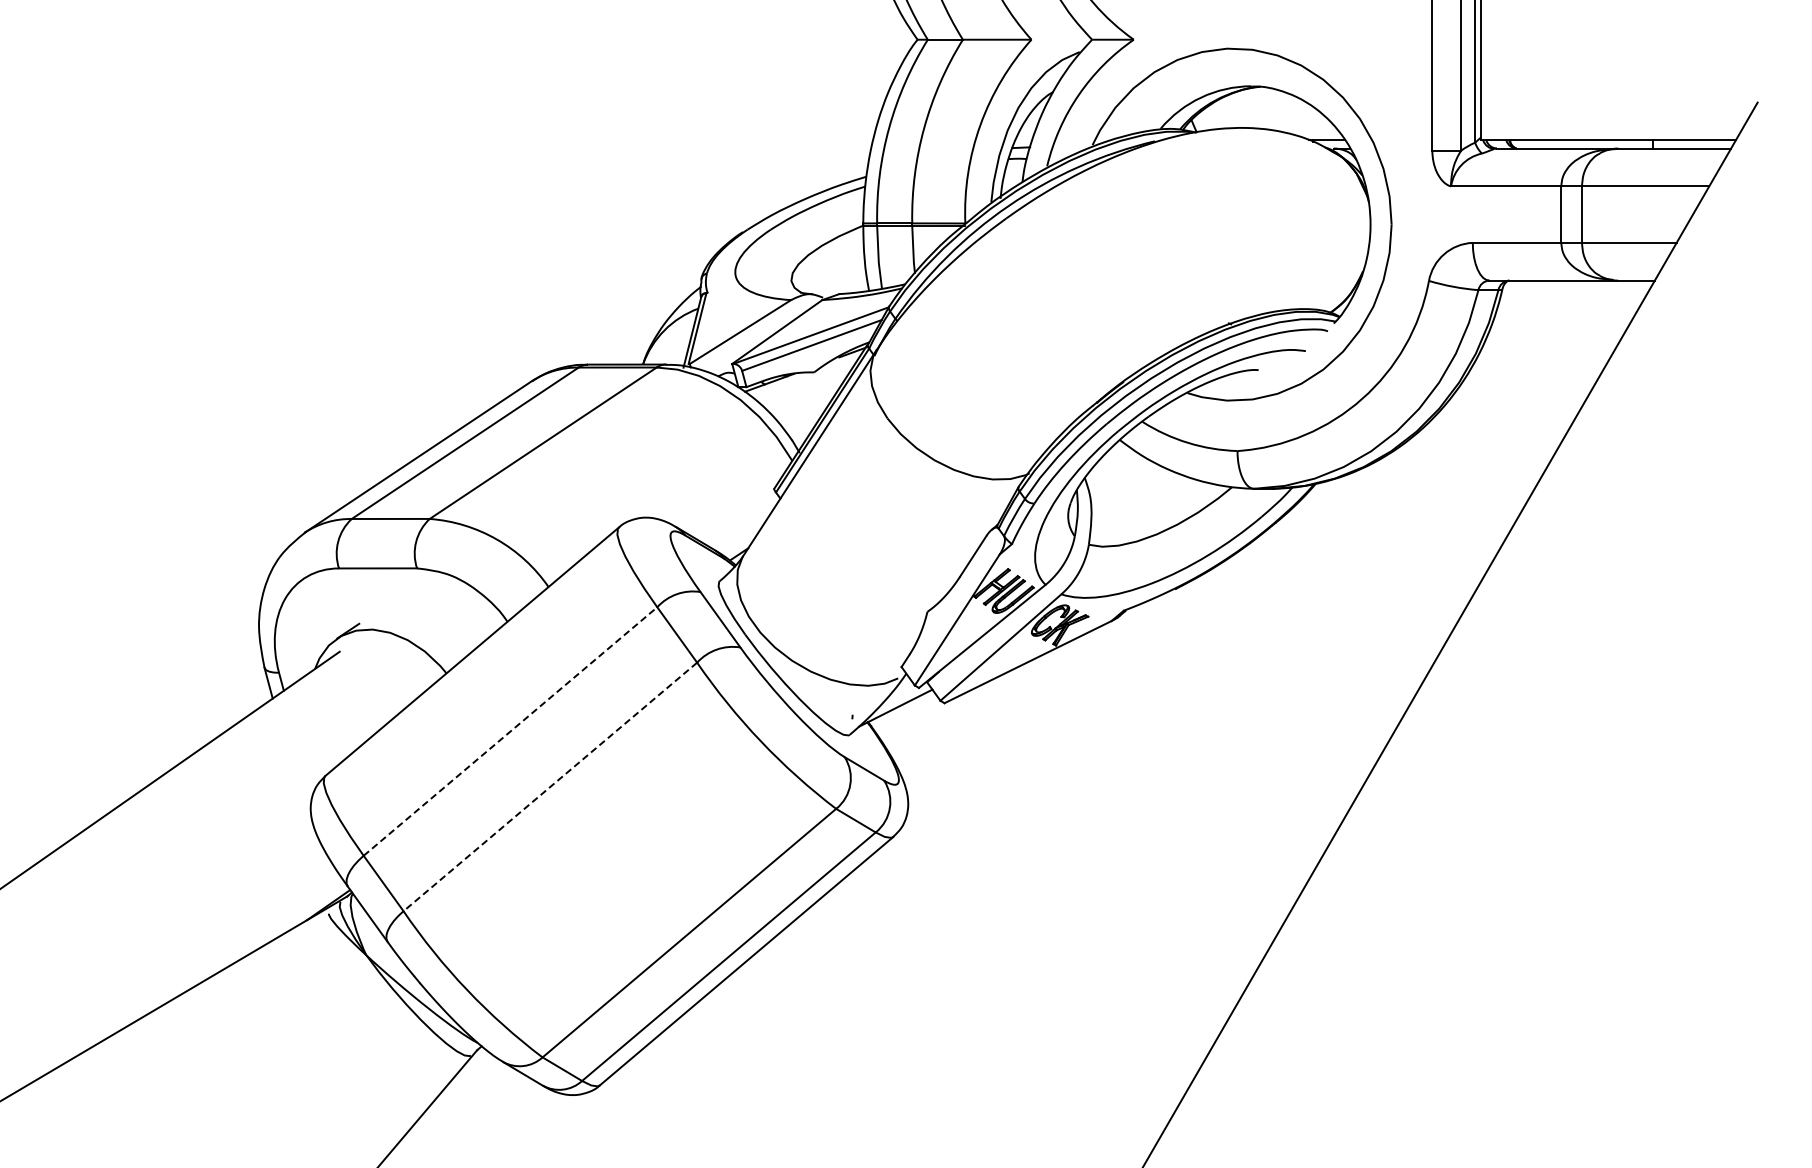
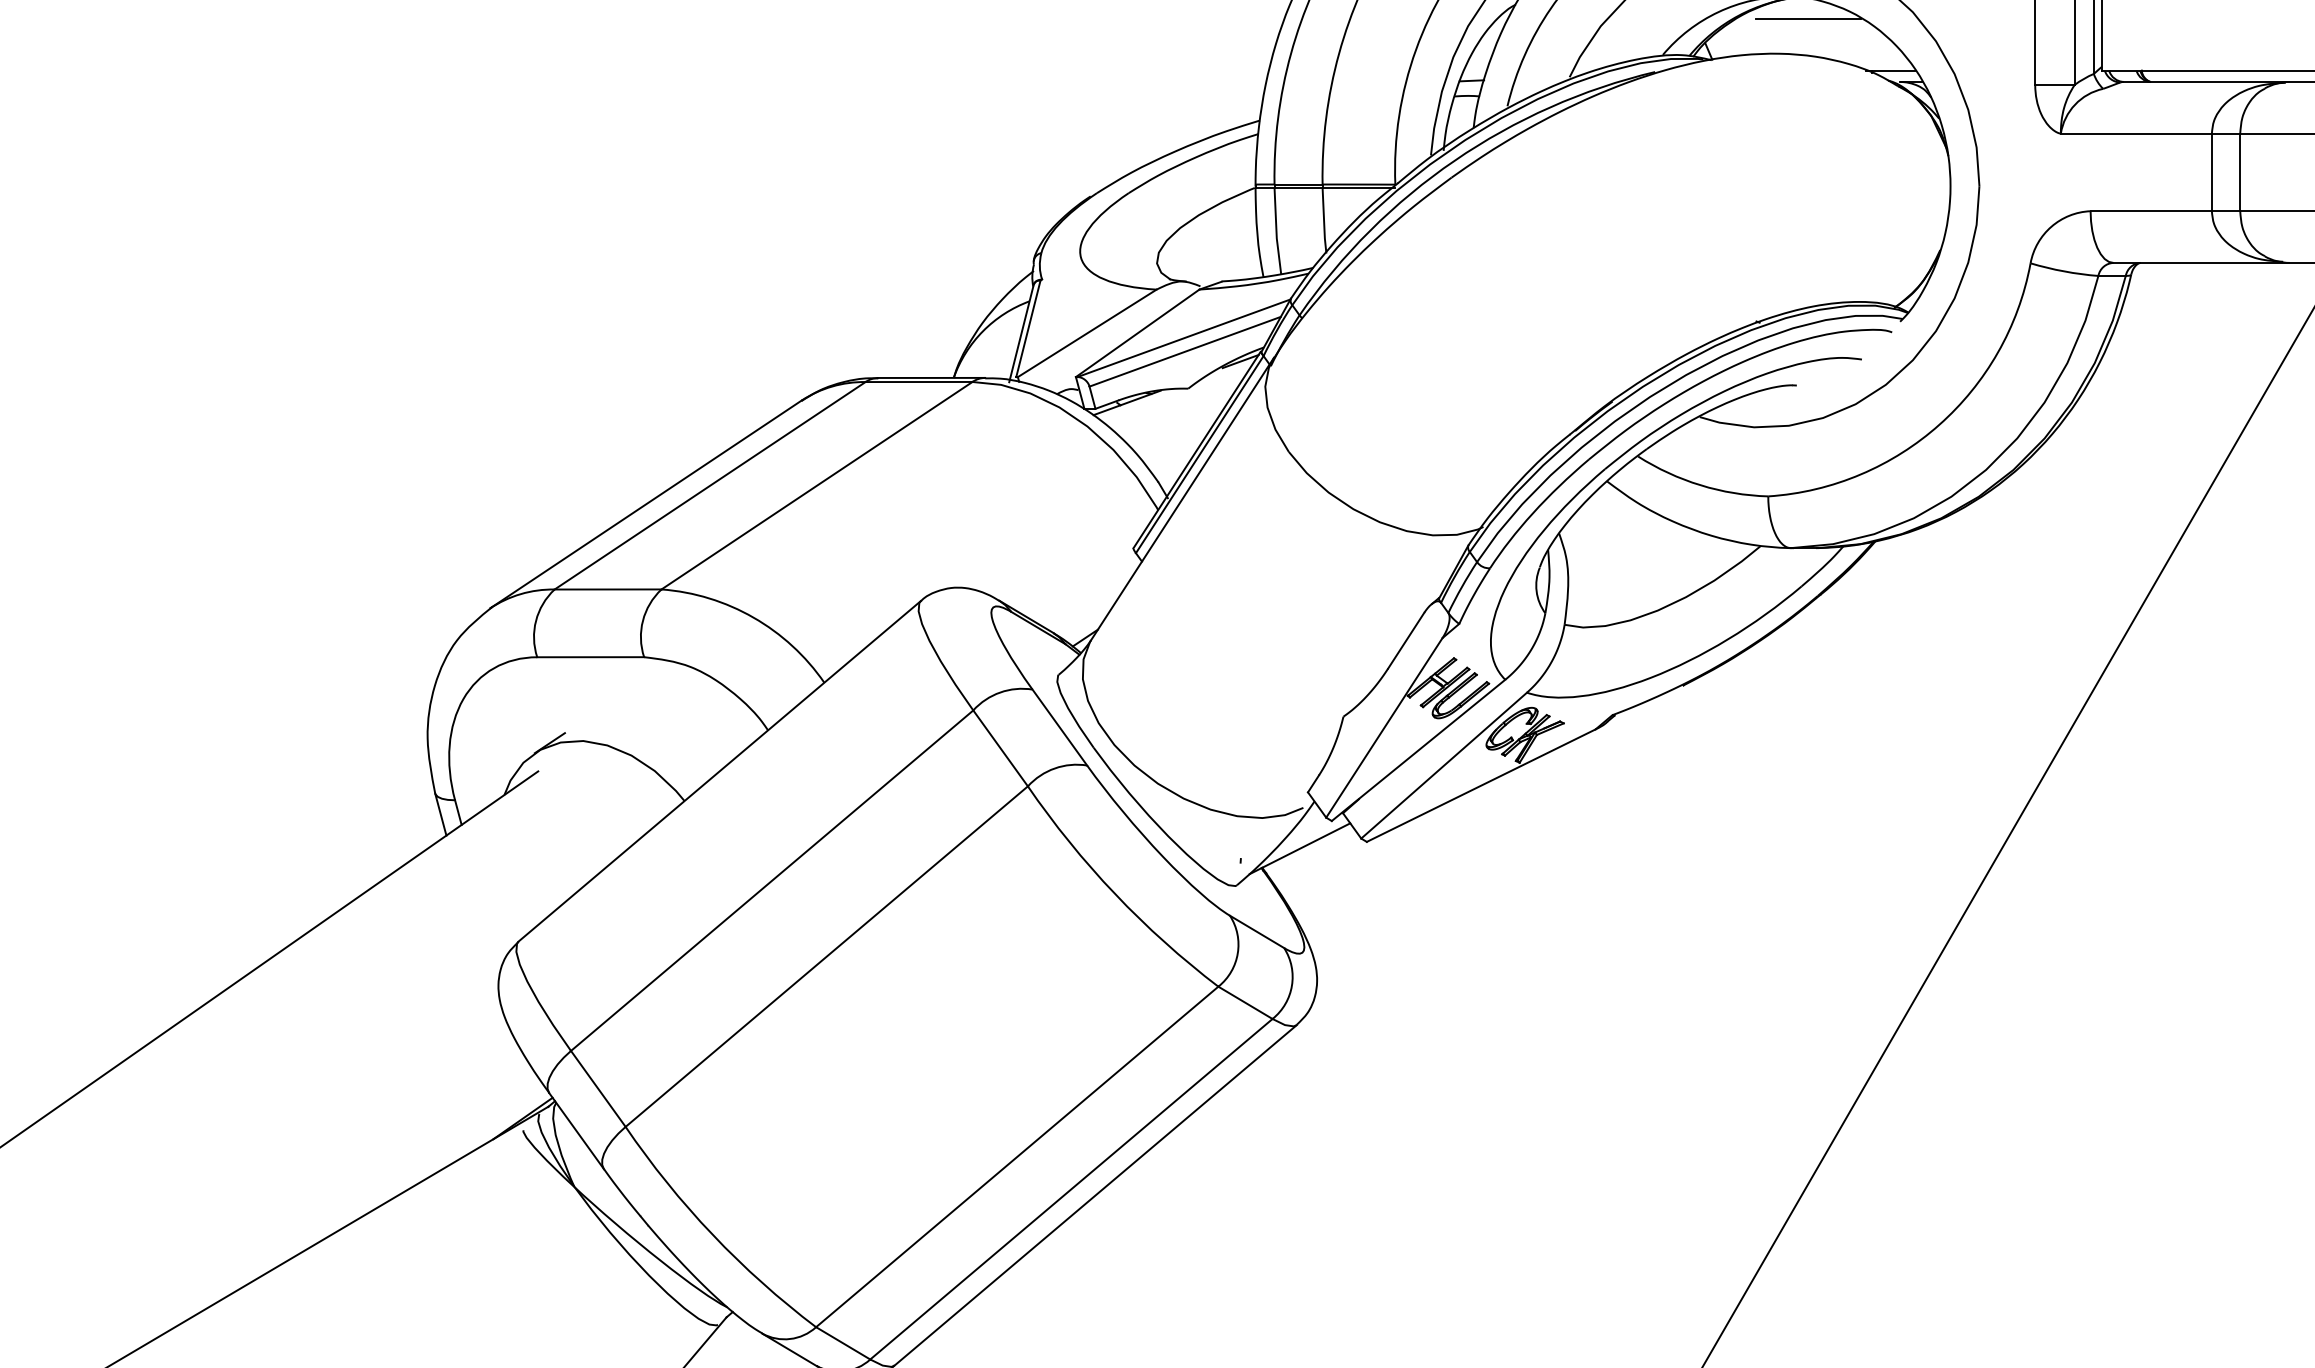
line: (1266, 102) -> (1807, 18), added
line: (510, 731) -> (772, 880), dashed -> solid
line: (549, 787) -> (825, 957), dashed -> solid

